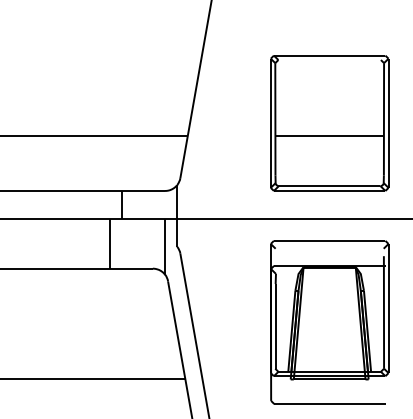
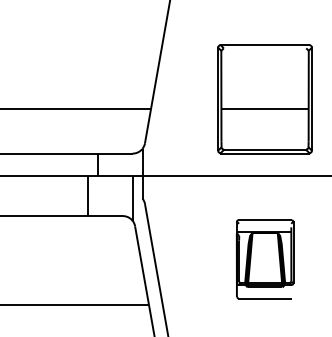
part: (329, 322) -> (264, 259), size x0.6

